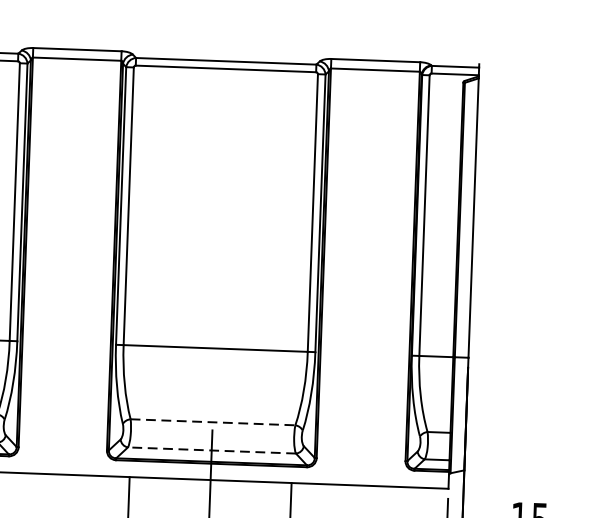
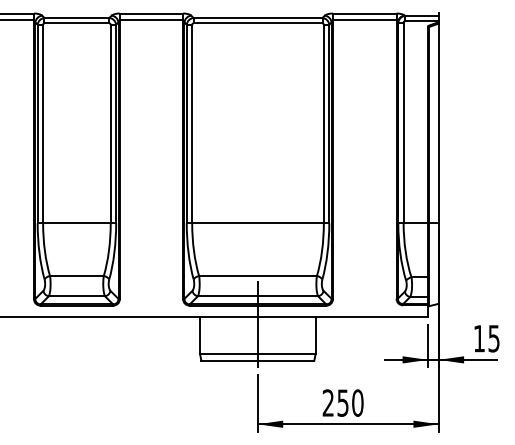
line: (213, 422) -> (258, 276), dashed -> solid
line: (211, 450) -> (257, 296), dashed -> solid

